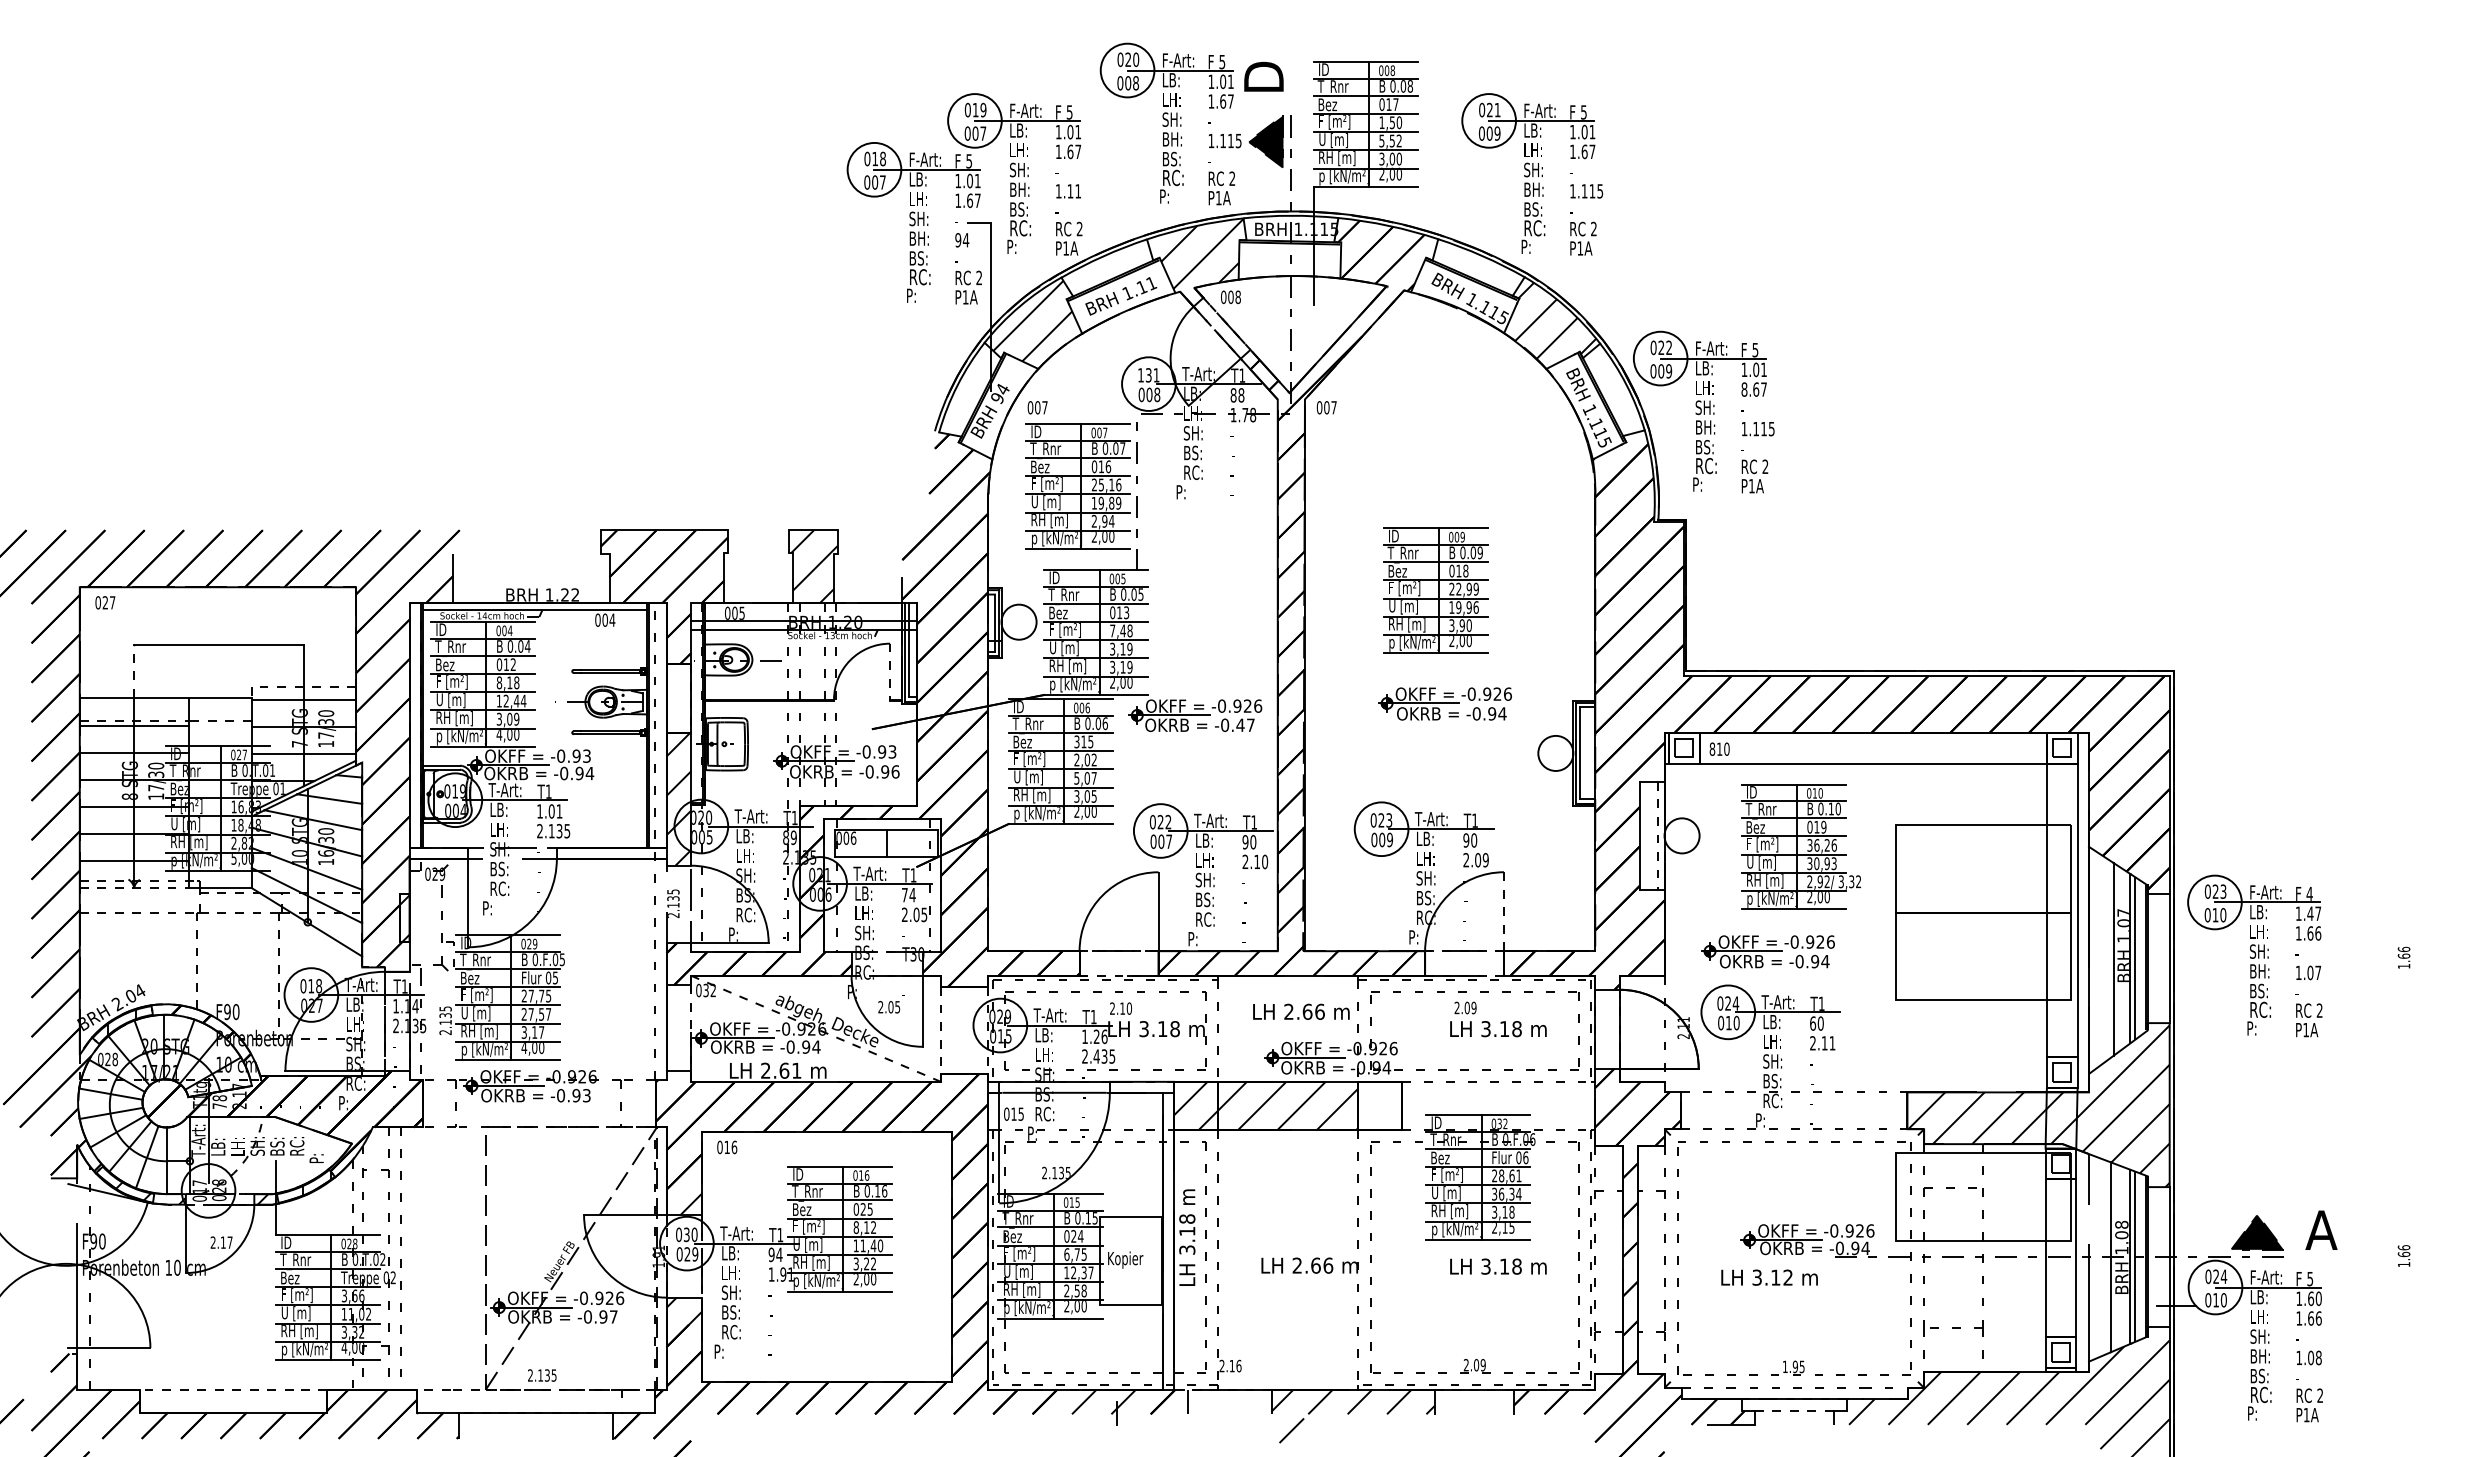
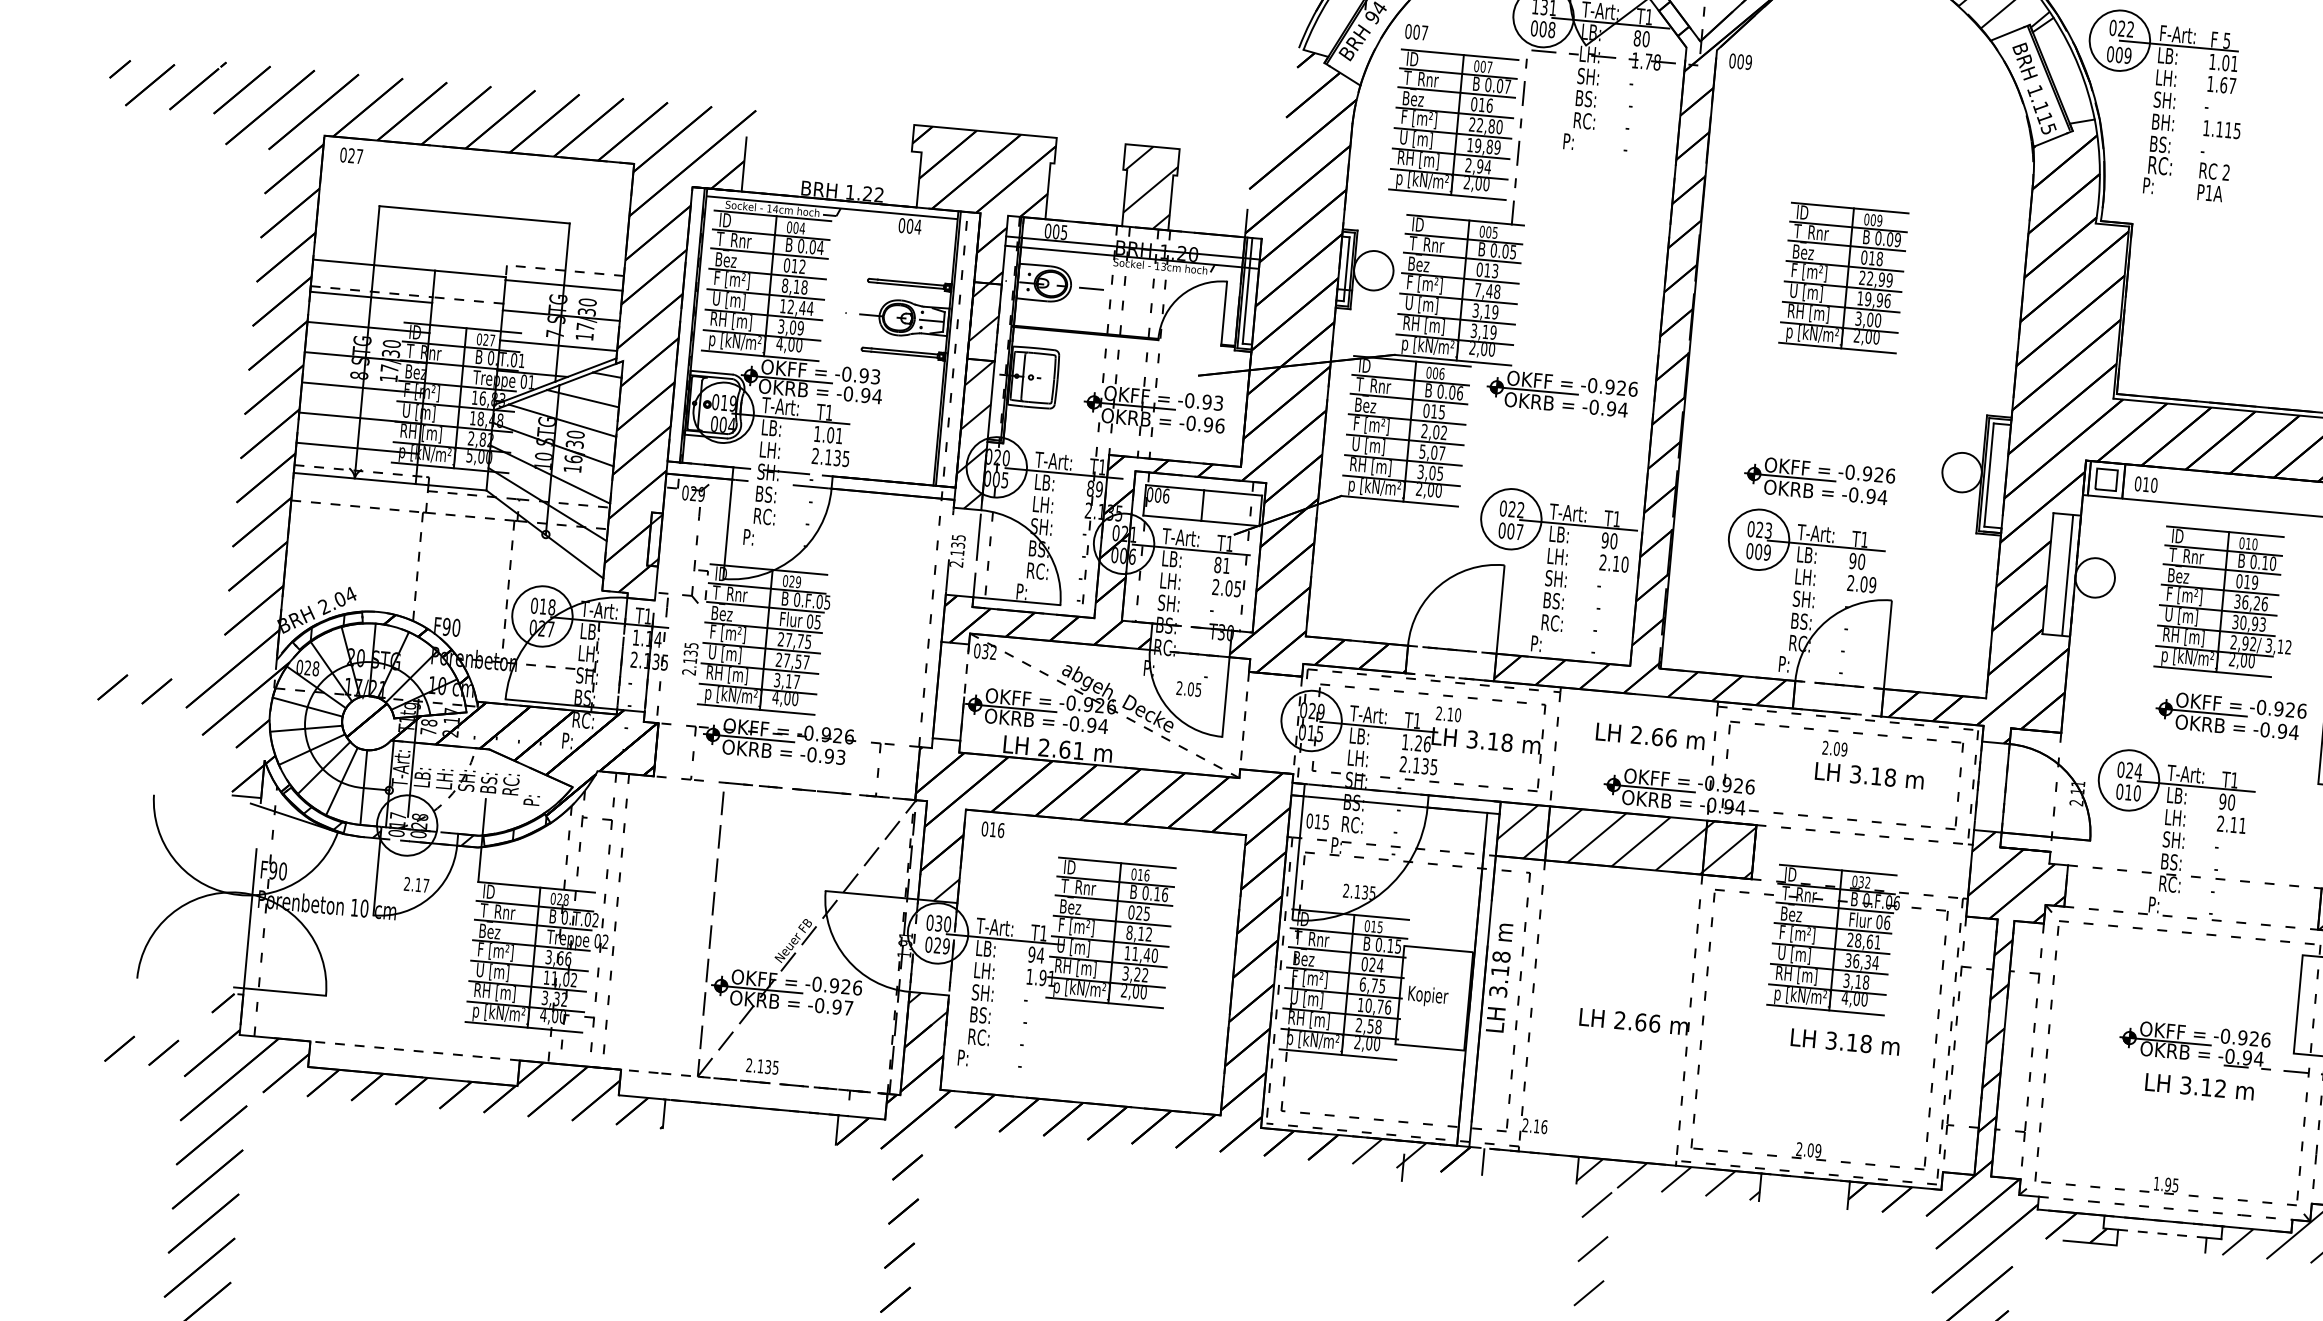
text: (1744, 389) -> (2210, 83), 8.67 -> 1.67
text: (1241, 395) -> (1646, 39), 88 -> 80
text: (1333, 407) -> (1748, 62), 007 -> 009
text: (1109, 484) -> (1489, 125), 25,16 -> 22,80
text: (1461, 625) -> (1869, 319), 3,90 -> 3,00
line: (134, 670) -> (377, 234), dashed -> solid
line: (890, 672) -> (1224, 314), dashed -> solid
hatch: (678, 698) -> (984, 321), added
part: (1444, 703) -> (1818, 479), moved
text: (1245, 725) -> (1617, 409), -0.47 -> -0.94
text: (1076, 741) -> (1426, 410), 315 -> 015
text: (1712, 748) -> (2138, 483), 810 -> 010
line: (1657, 835) -> (2067, 574), dashed -> solid
text: (1851, 881) -> (2280, 646), 3,32 -> 3,12
line: (134, 888) -> (355, 479), dashed -> solid
text: (908, 894) -> (1222, 564), 74 -> 81
line: (1504, 911) -> (1888, 644), dashed -> solid
part: (1767, 951) -> (2230, 715), moved
text: (1813, 1023) -> (2223, 801), 60 -> 90
text: (1096, 1056) -> (1416, 765), 2.435 -> 2.135
hatch: (1380, 1105) -> (1729, 849), added
text: (1502, 1228) -> (1853, 999), 2,15 -> 4,00
text: (1082, 1272) -> (1378, 1006), 12,37 -> 10,76
text: (1769, 1277) -> (2199, 1086), moved

